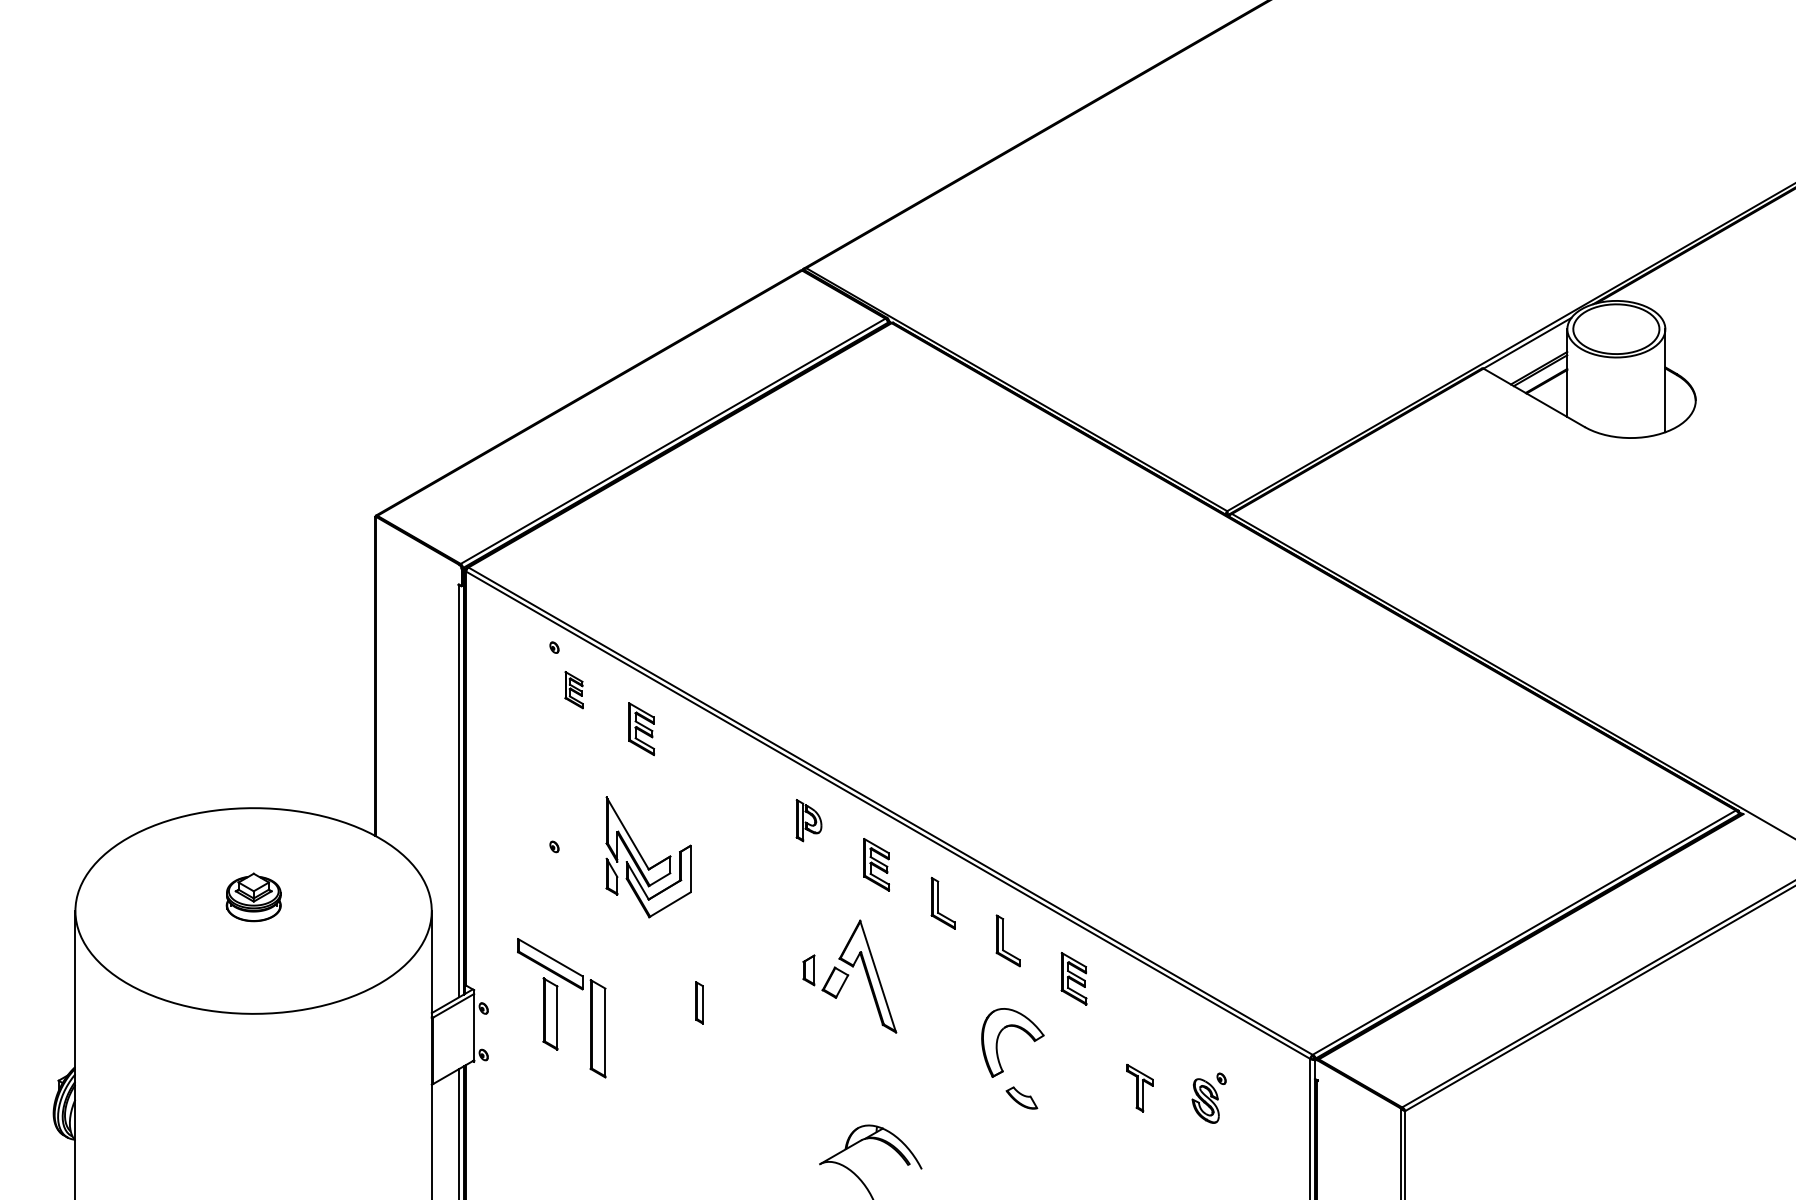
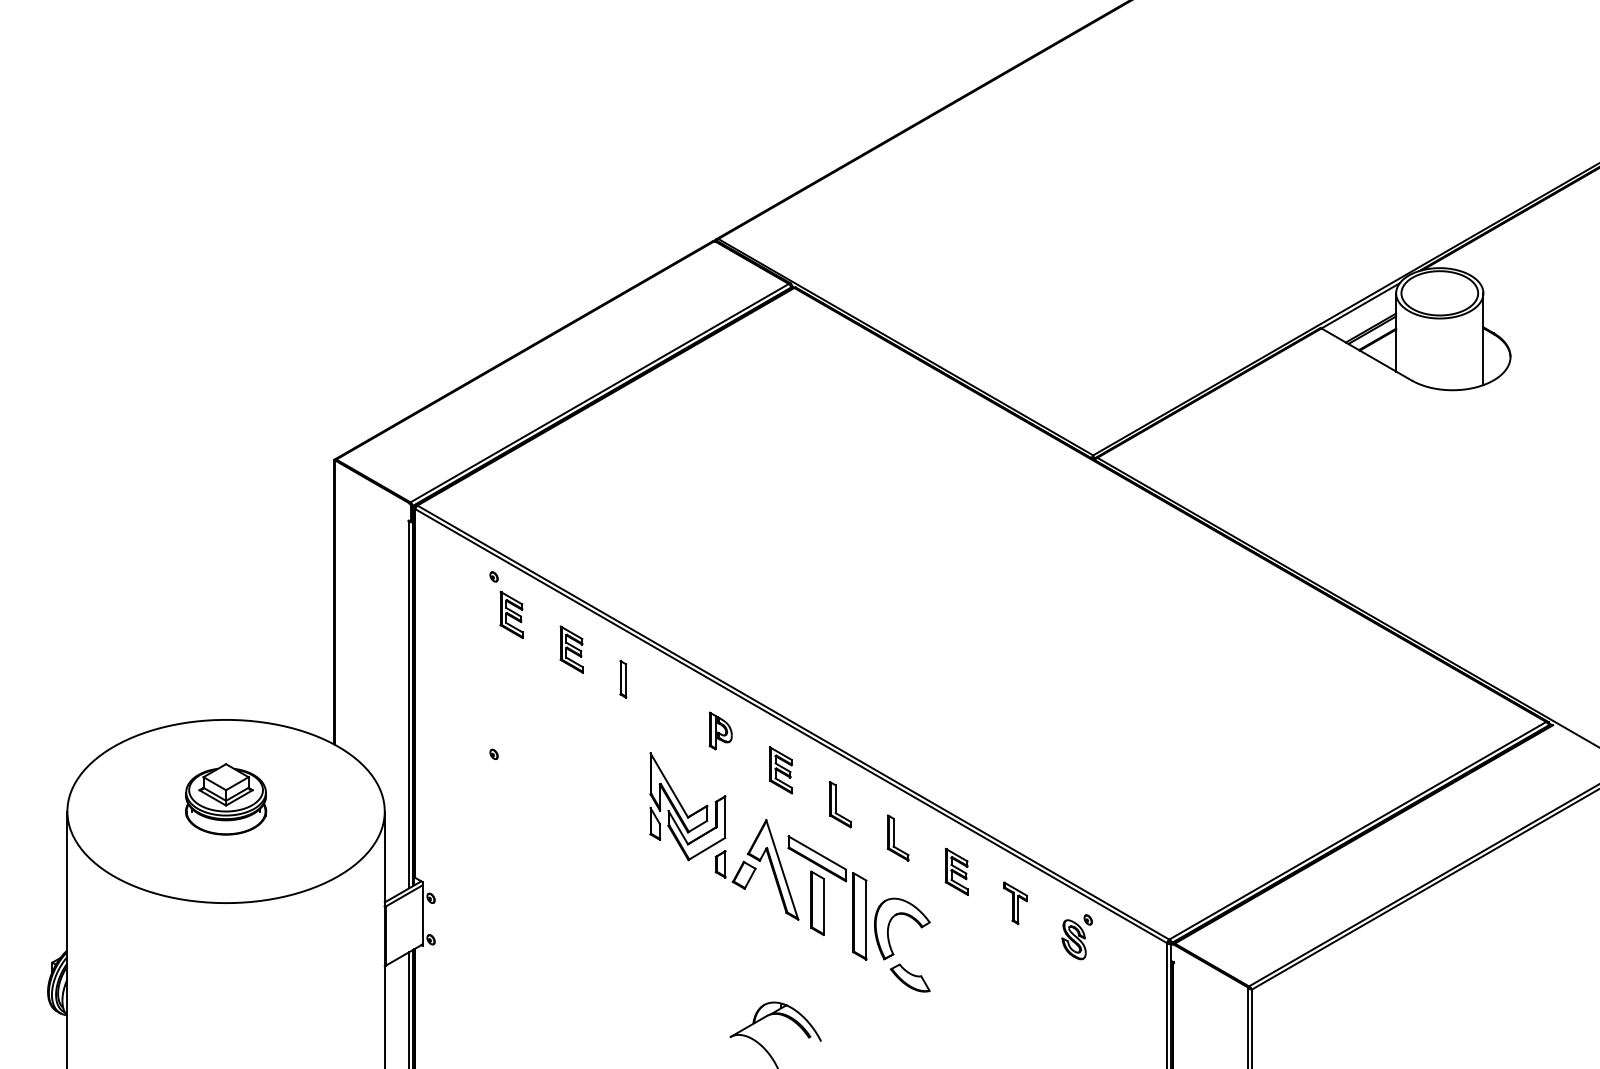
part: (574, 689) -> (511, 614), size x1.43
part: (648, 857) -> (687, 806), moved
part: (254, 897) -> (226, 799), size x1.67
part: (699, 1003) -> (623, 679), moved
part: (561, 1007) -> (827, 897), moved
part: (1139, 1088) -> (1015, 903), moved
part: (1022, 1097) -> (910, 977), size x1.43
part: (1208, 1098) -> (1076, 937), moved

